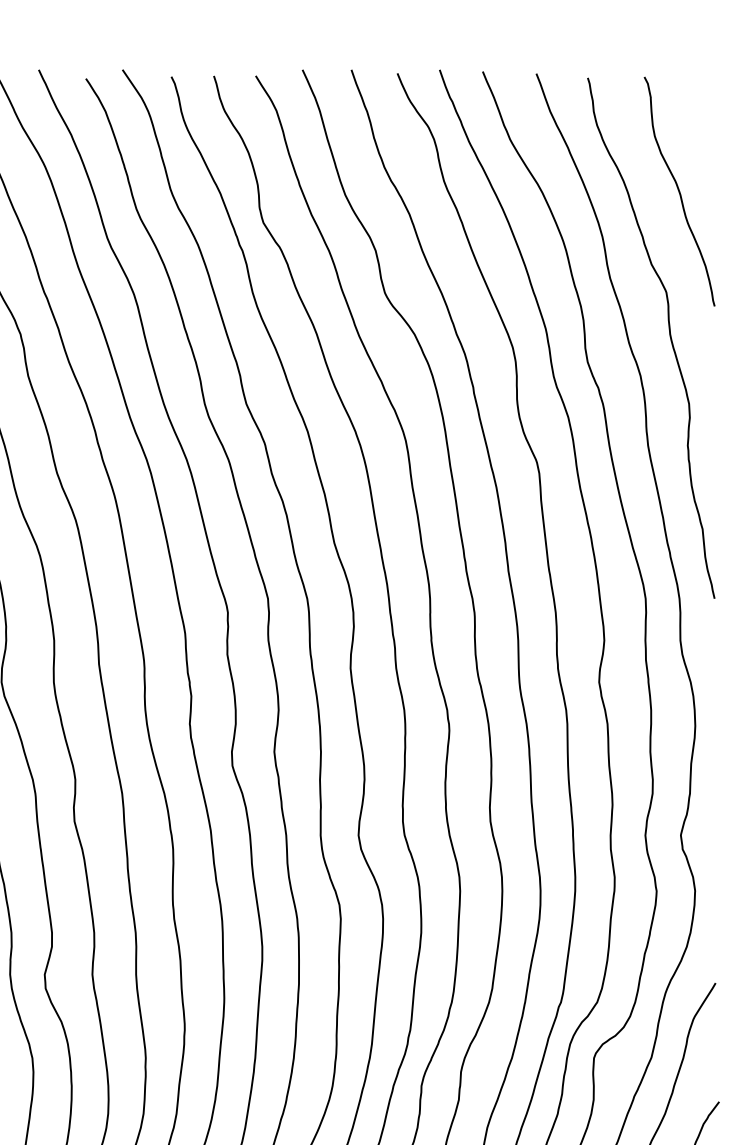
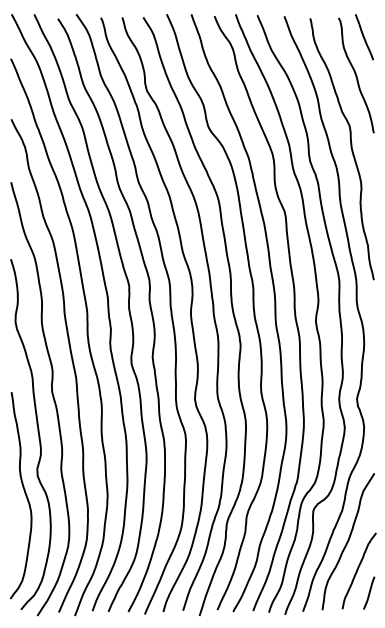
line: (695, 115) -> (364, 37), added

